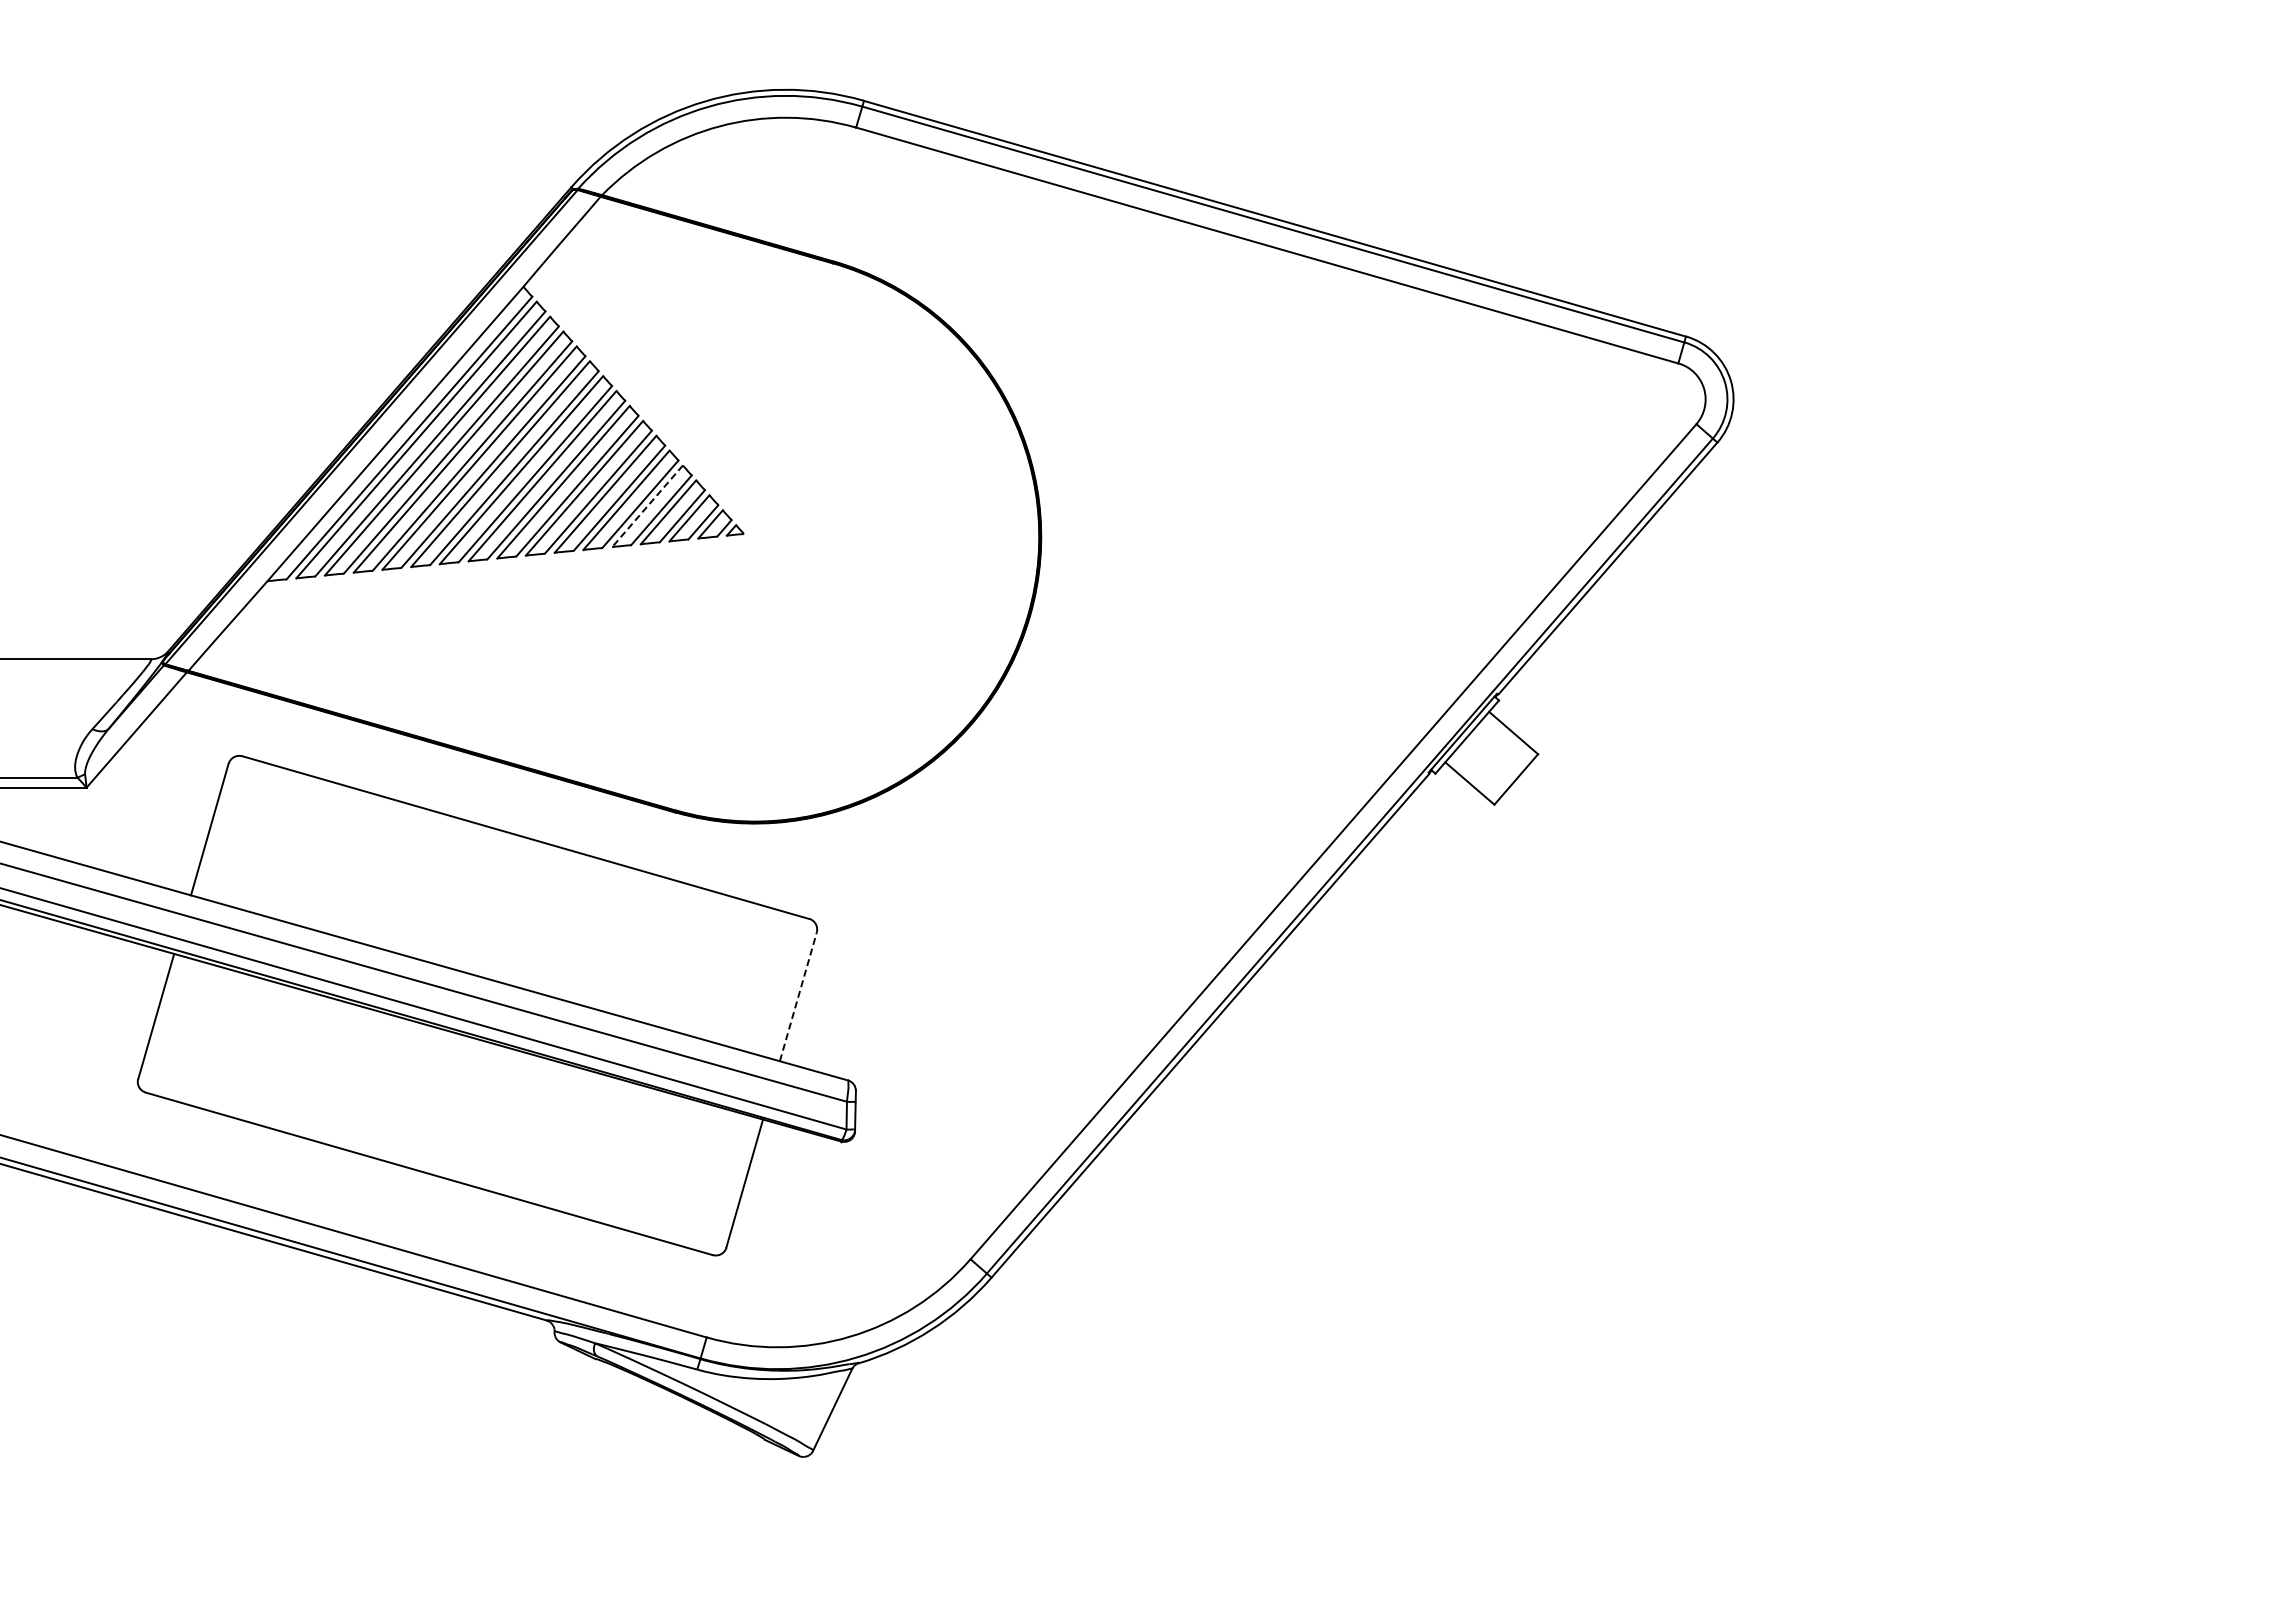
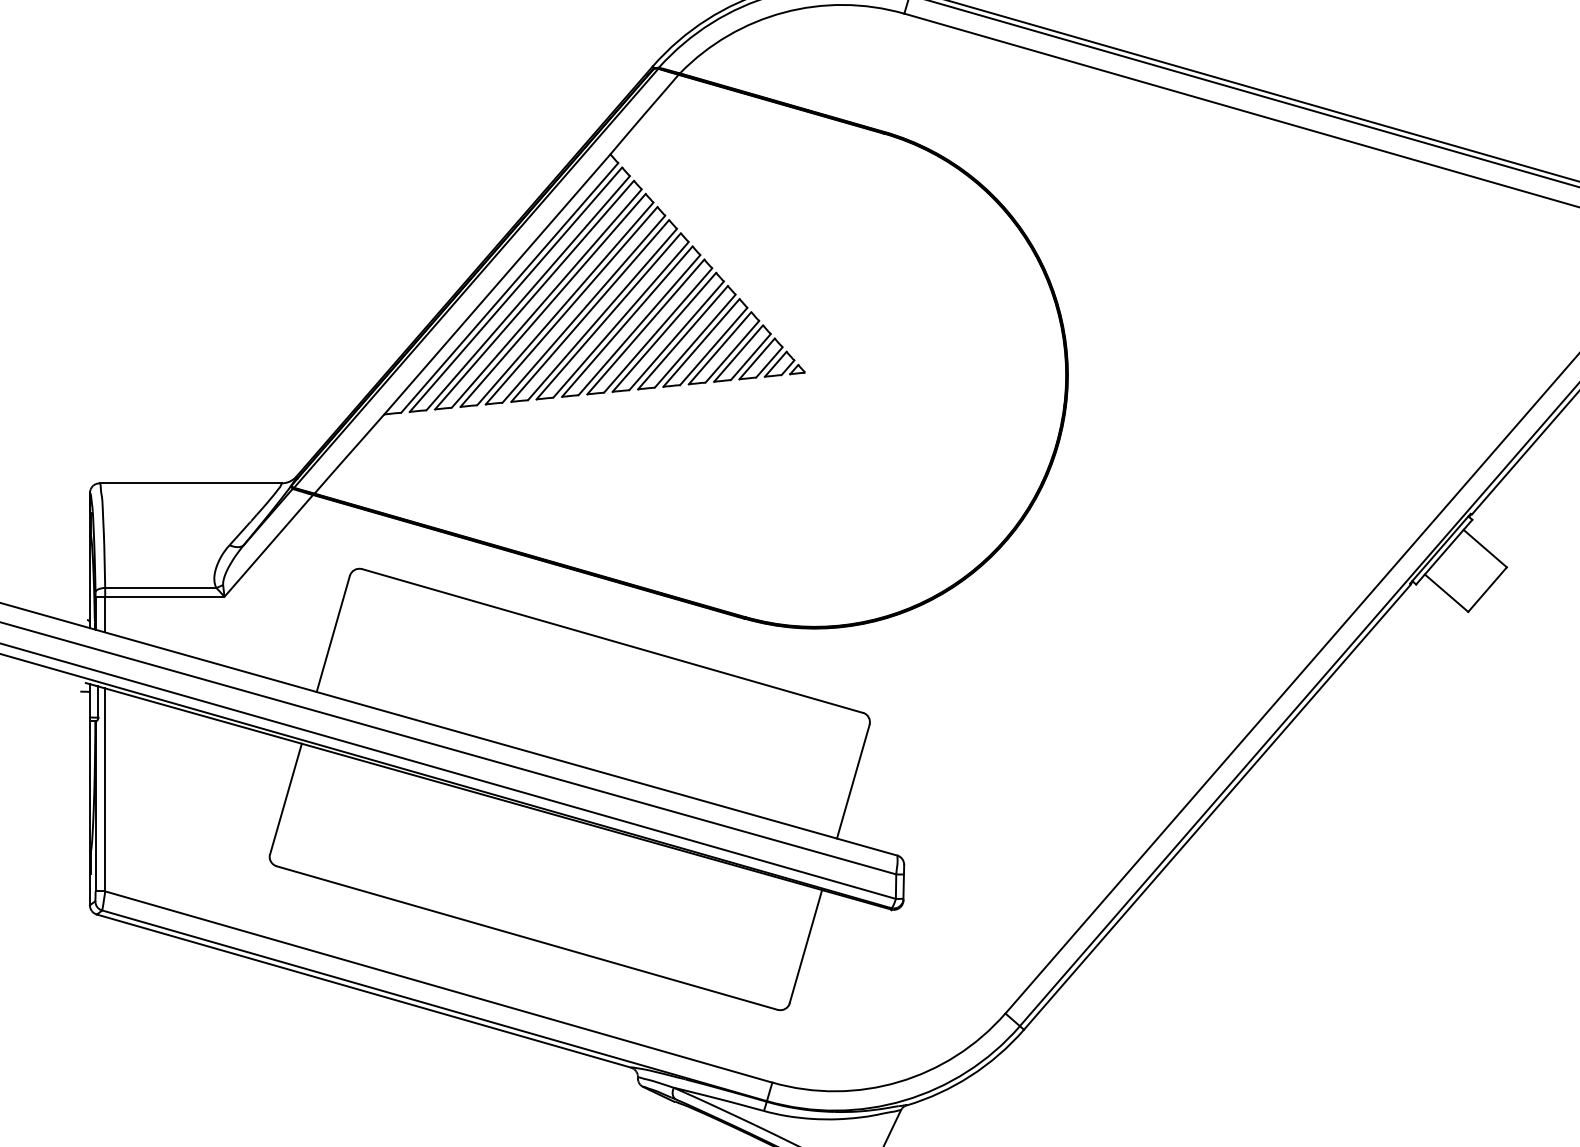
line: (647, 506) -> (720, 348), dashed -> solid
line: (798, 996) -> (853, 781), dashed -> solid

